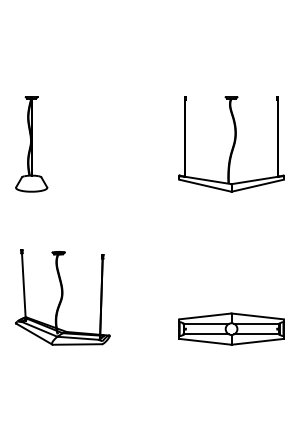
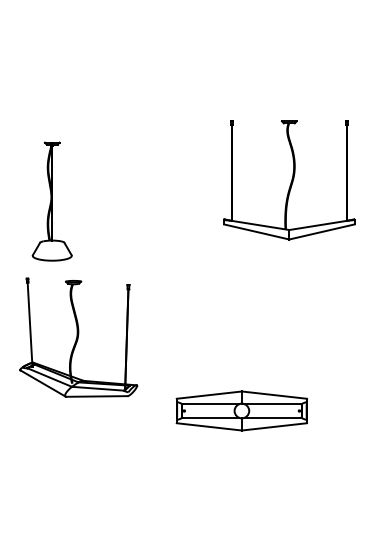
part: (31, 144) -> (52, 201), moved
part: (62, 297) -> (78, 337), moved
part: (231, 328) -> (241, 410), moved

